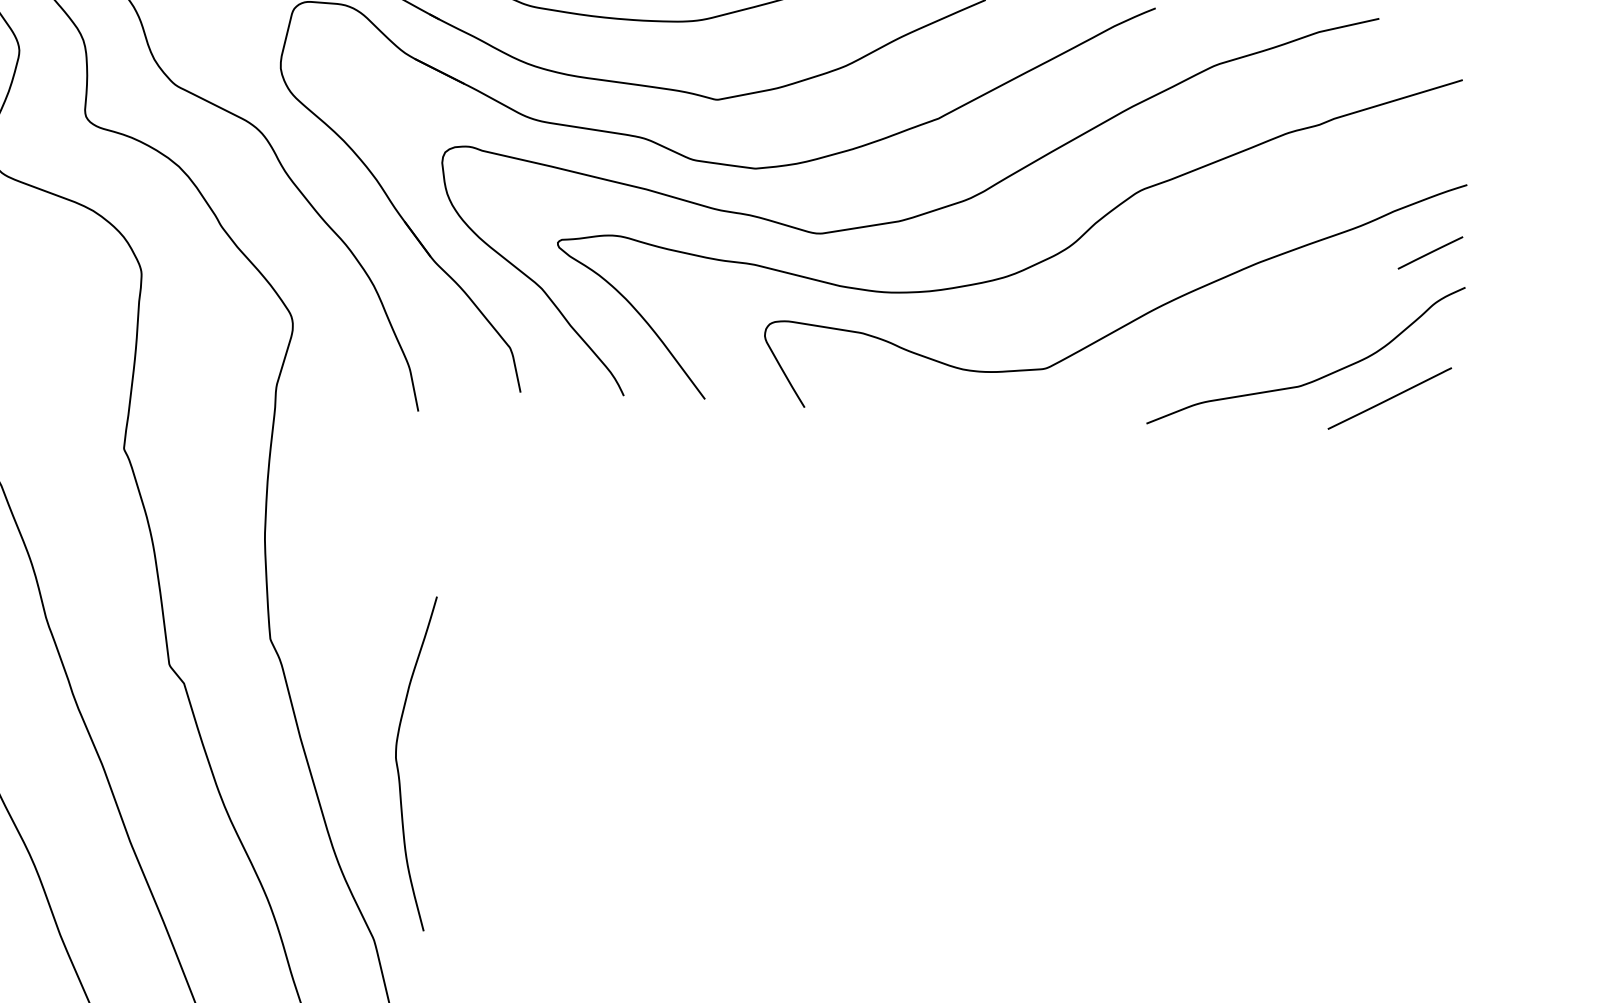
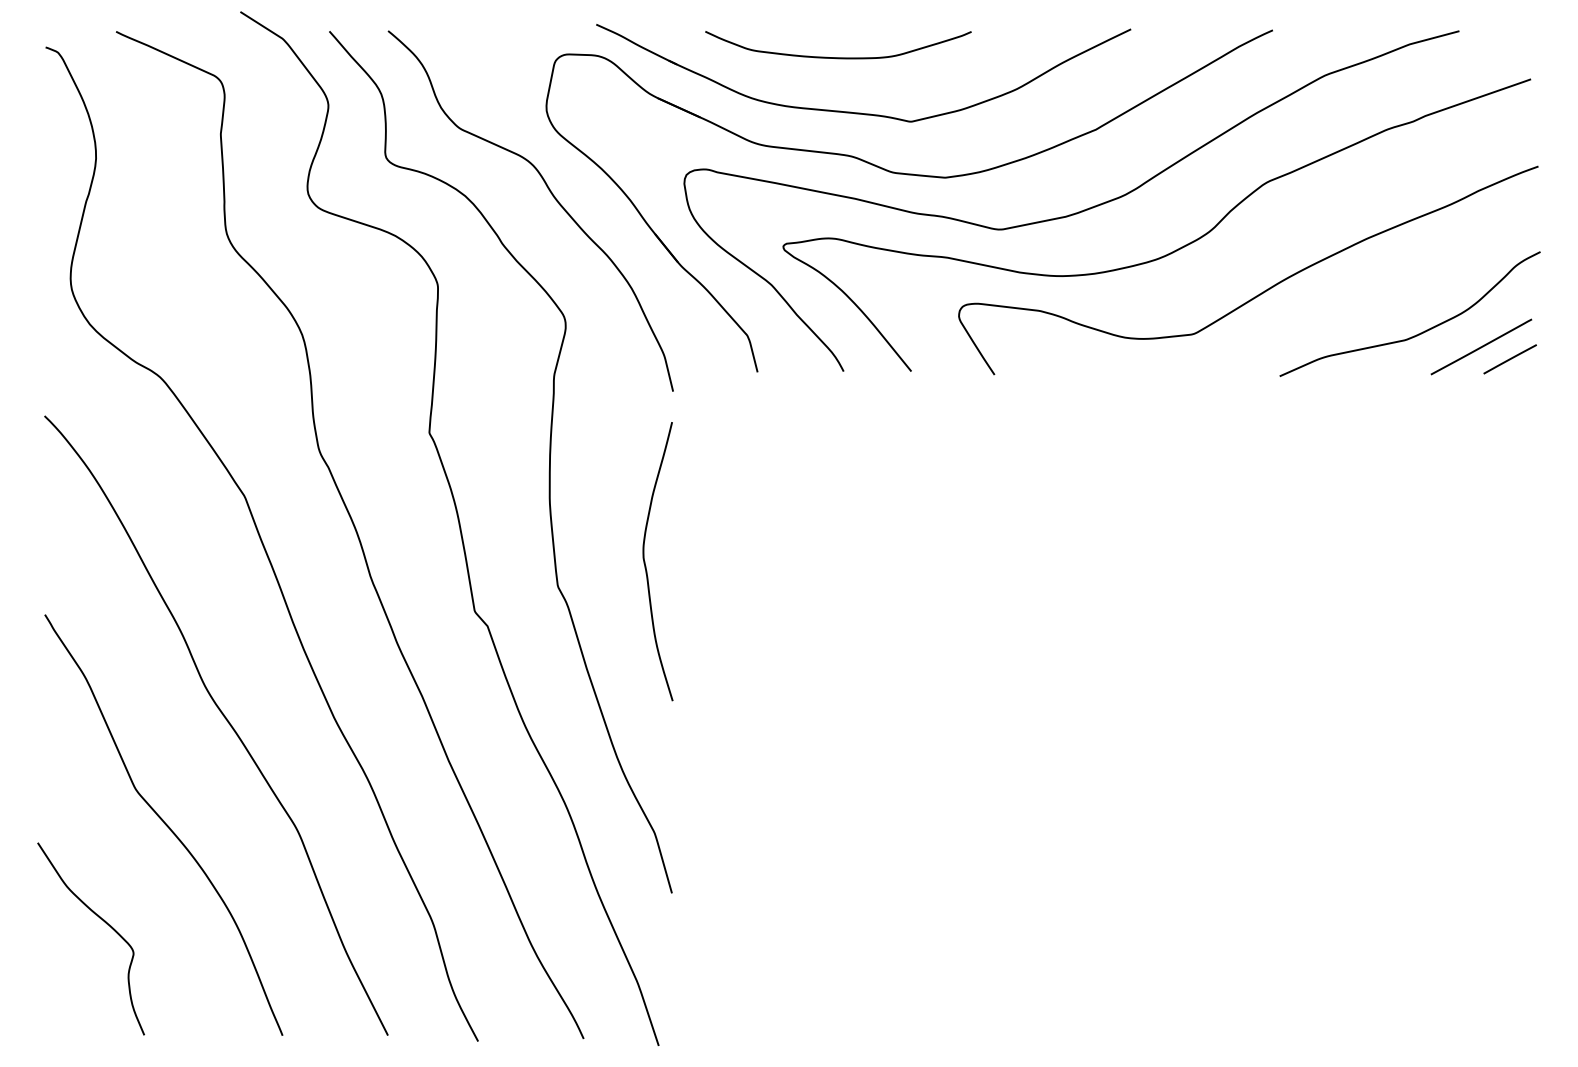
line: (1429, 253) -> (1509, 359), moved
curve: (399, 767) -> (646, 565), moved

